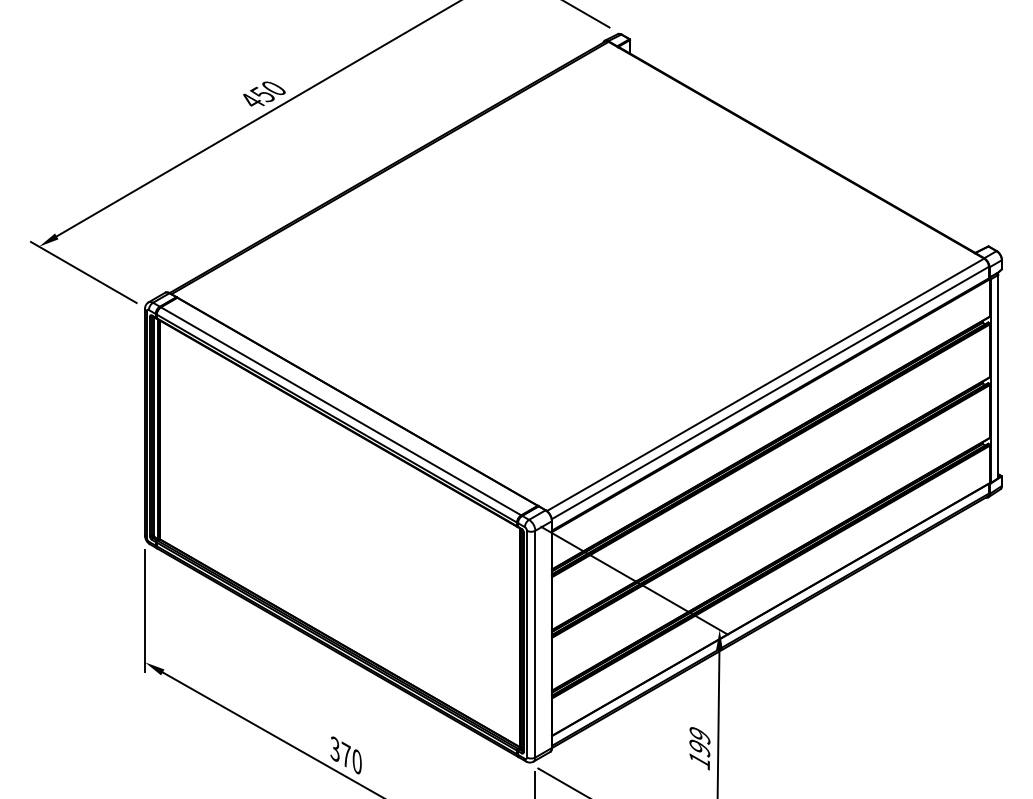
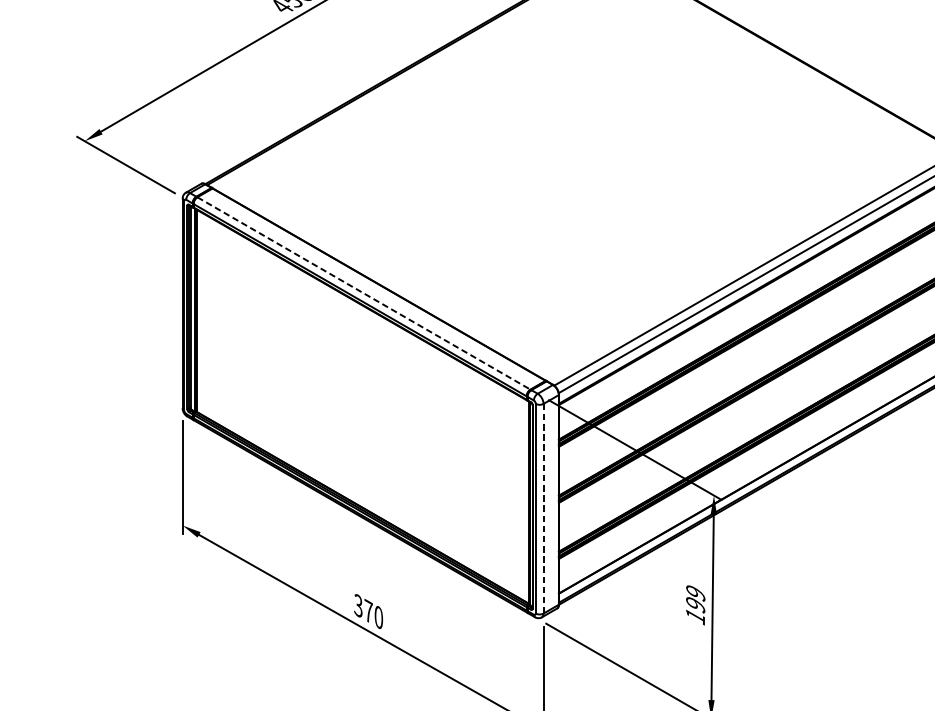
line: (341, 411) -> (364, 293), solid -> dashed
line: (535, 643) -> (543, 508), solid -> dashed

